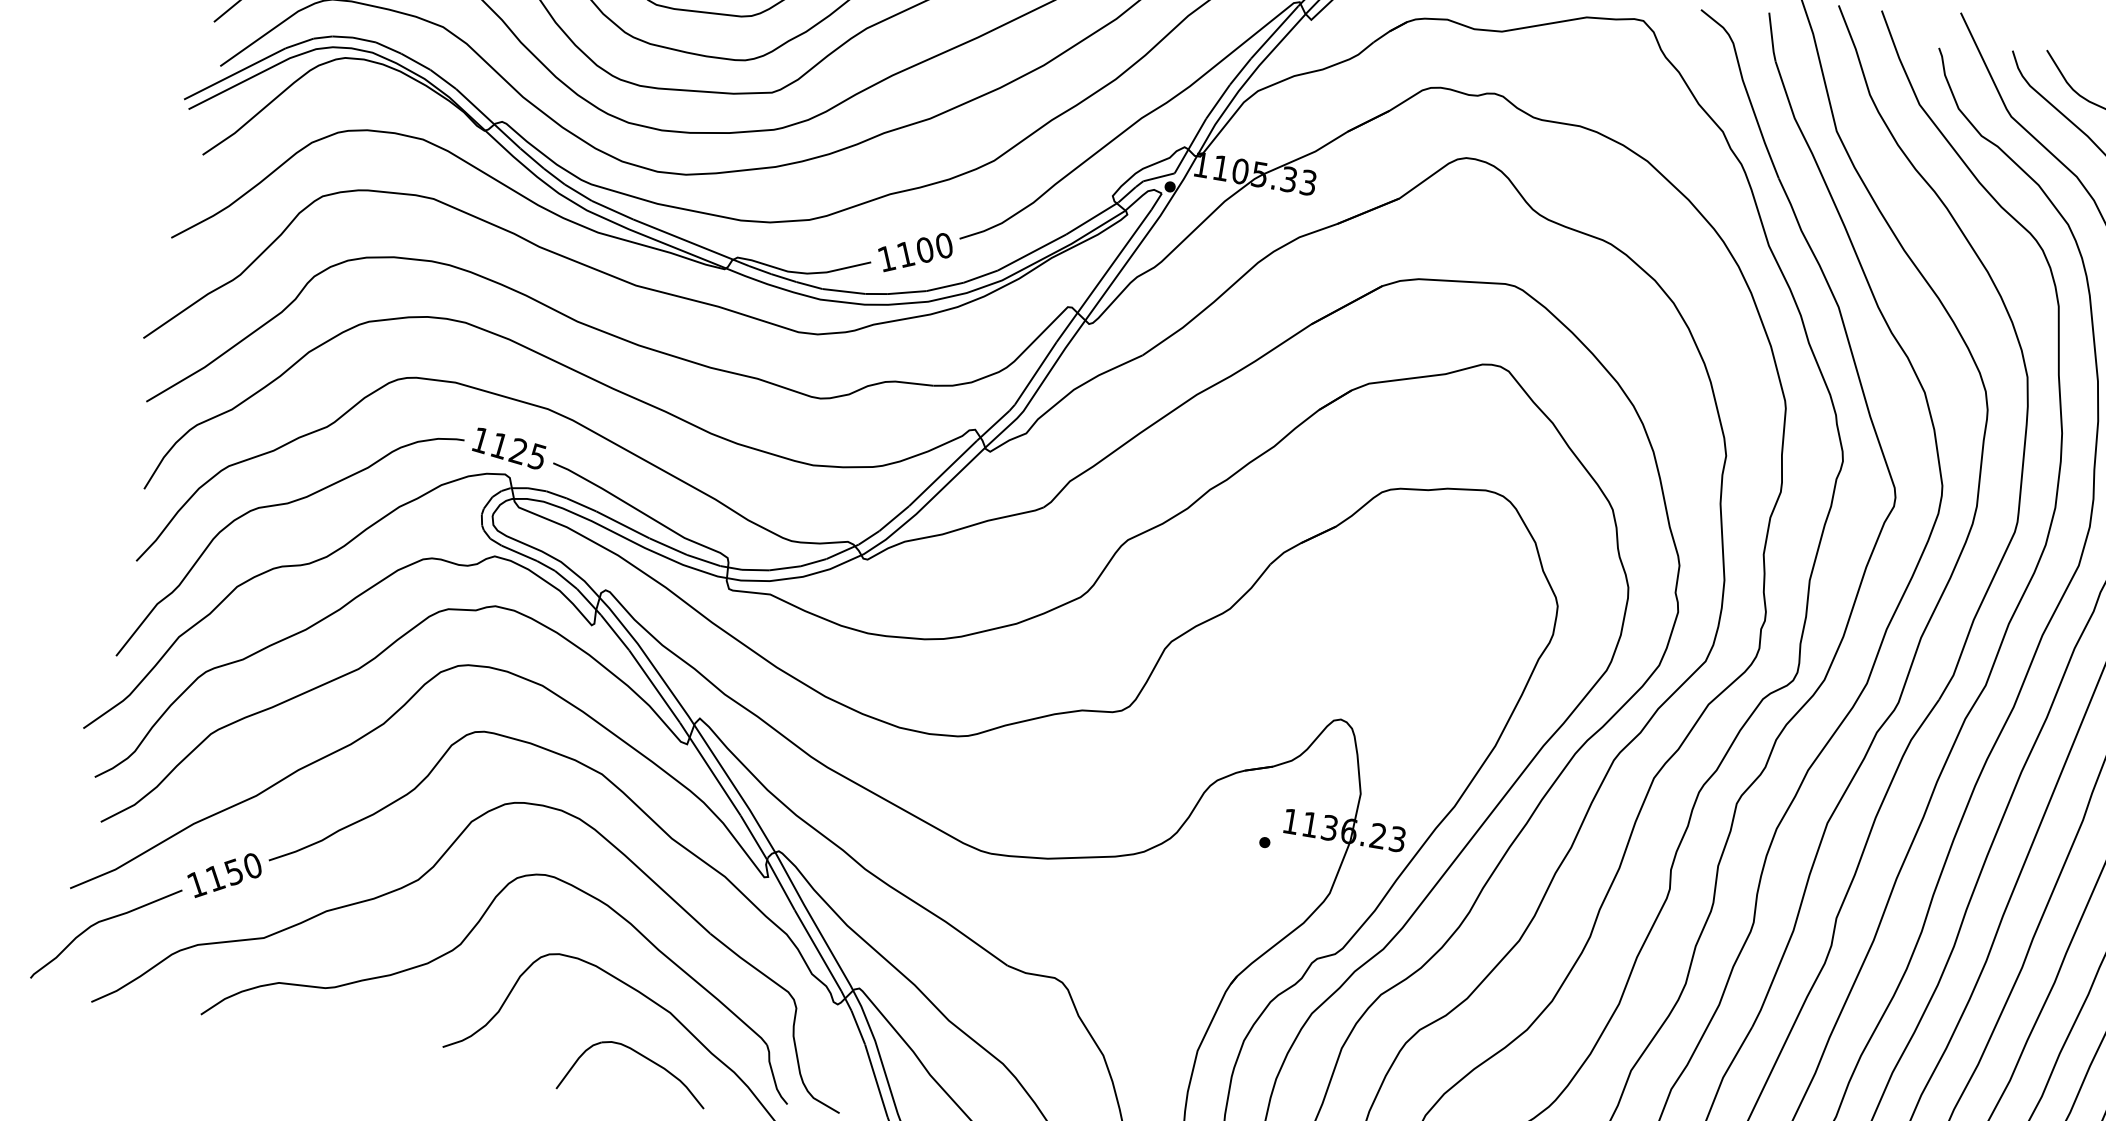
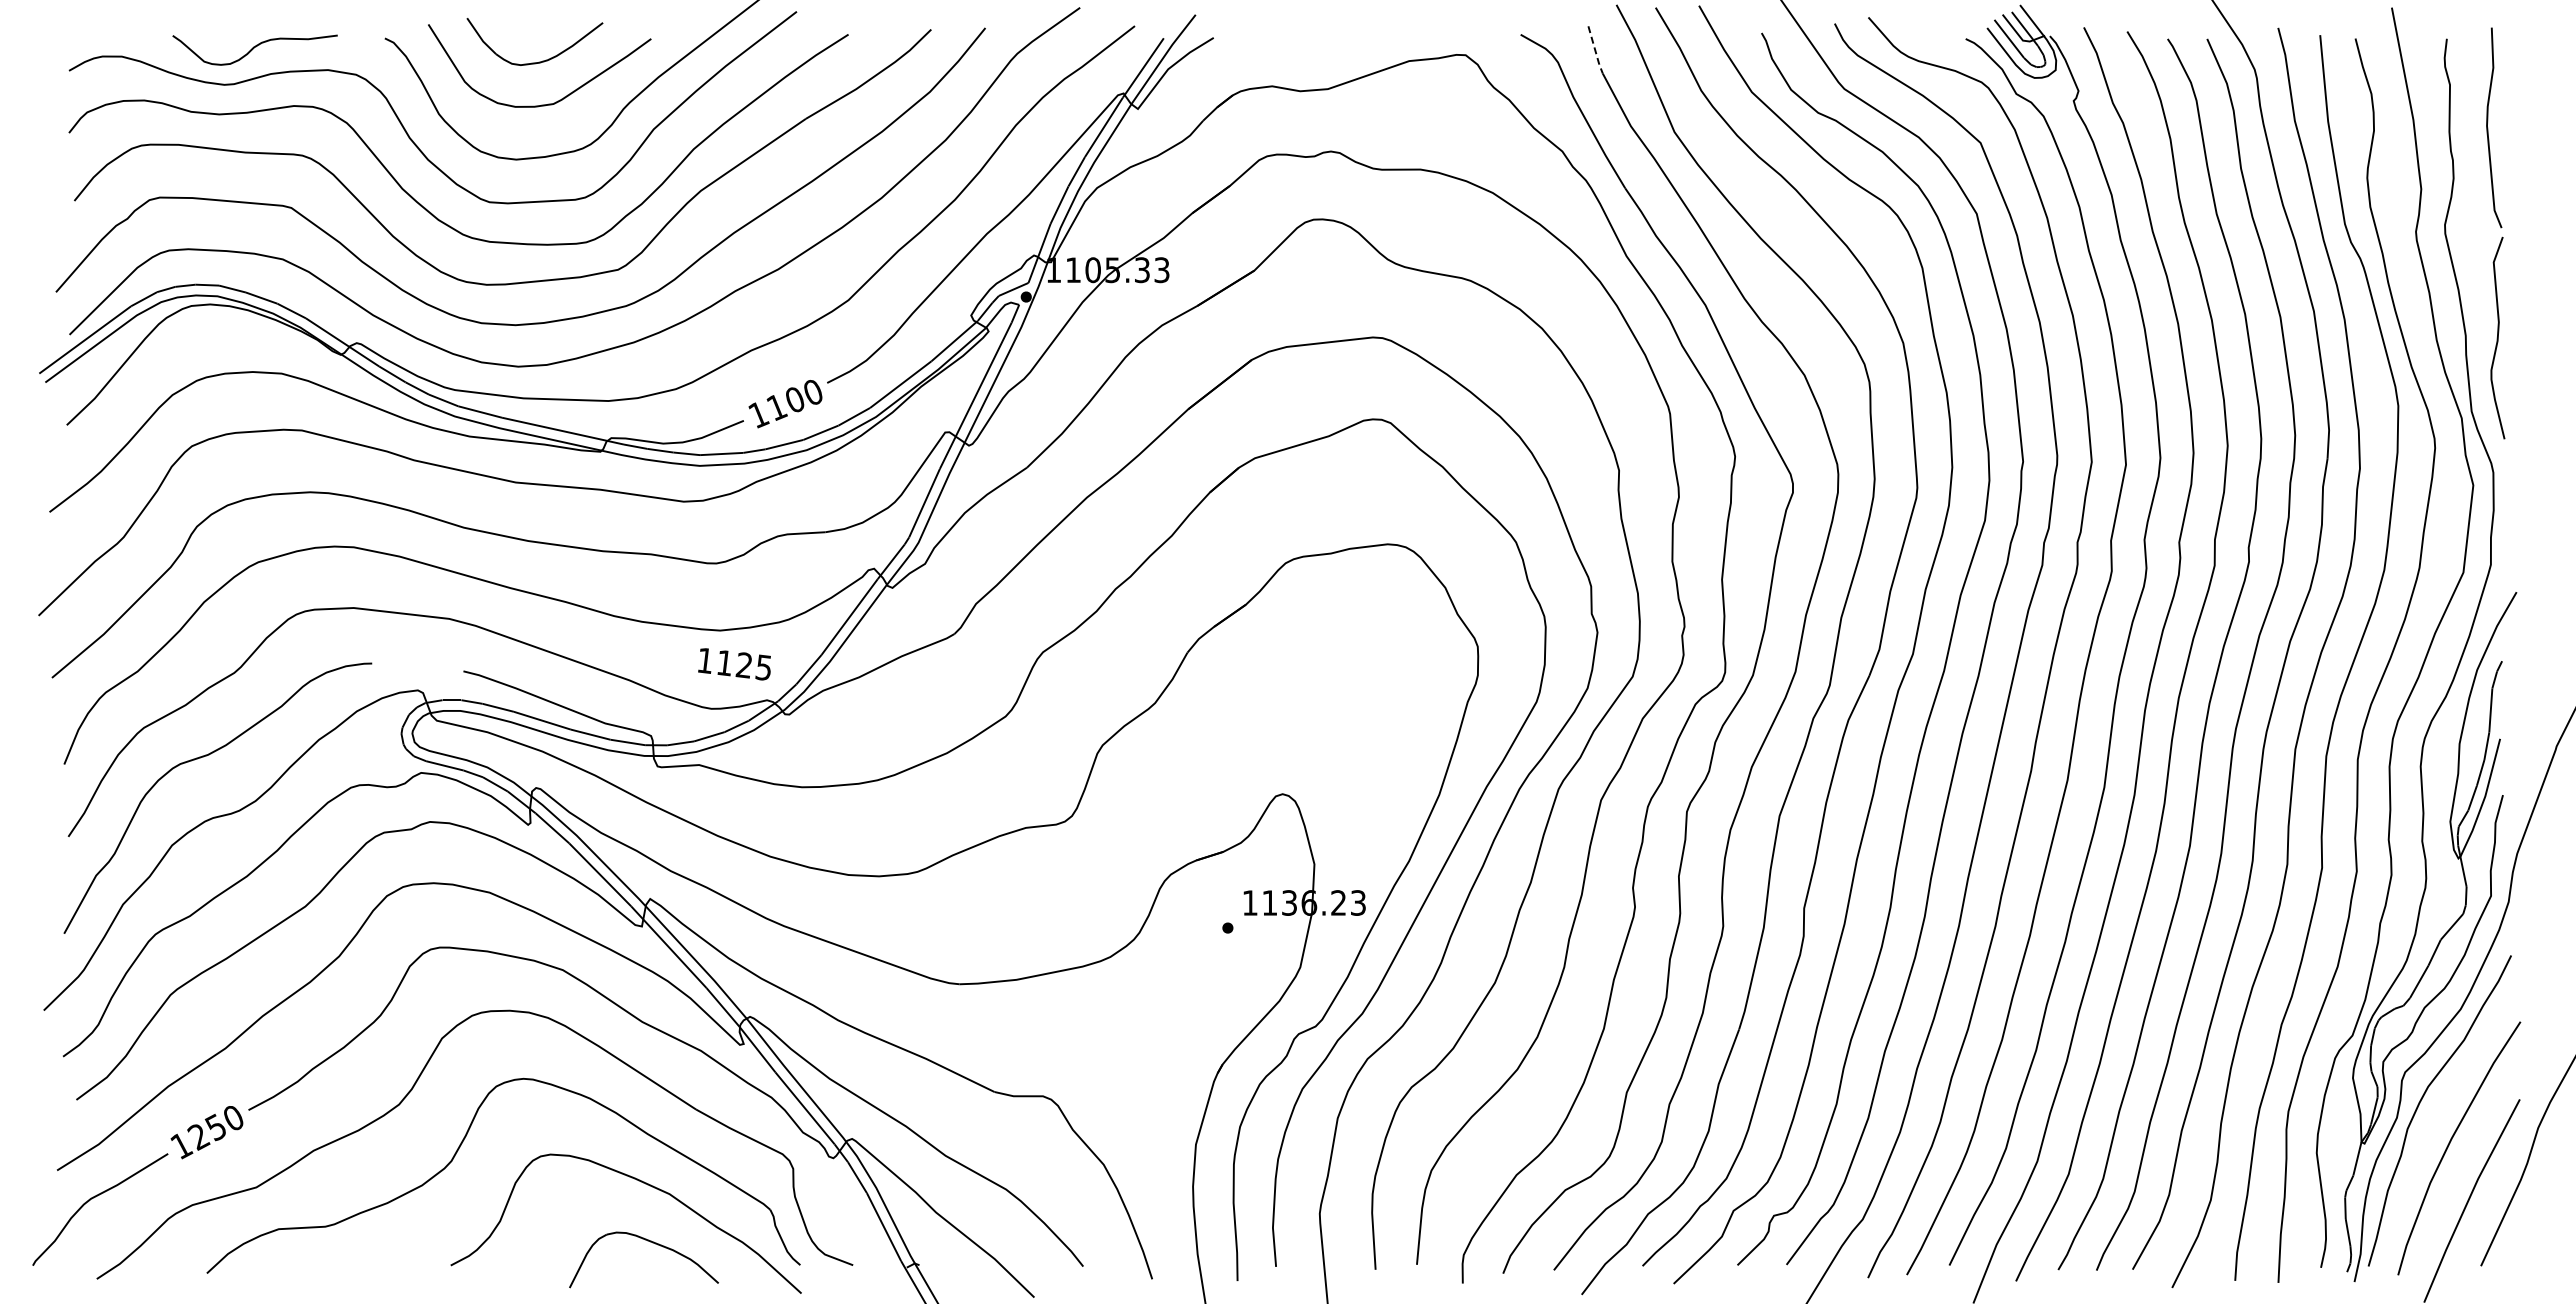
line: (1772, 38) -> (1595, 51), solid -> dashed
text: (509, 448) -> (734, 664), moved
text: (215, 879) -> (198, 1137), 1150 -> 1250

